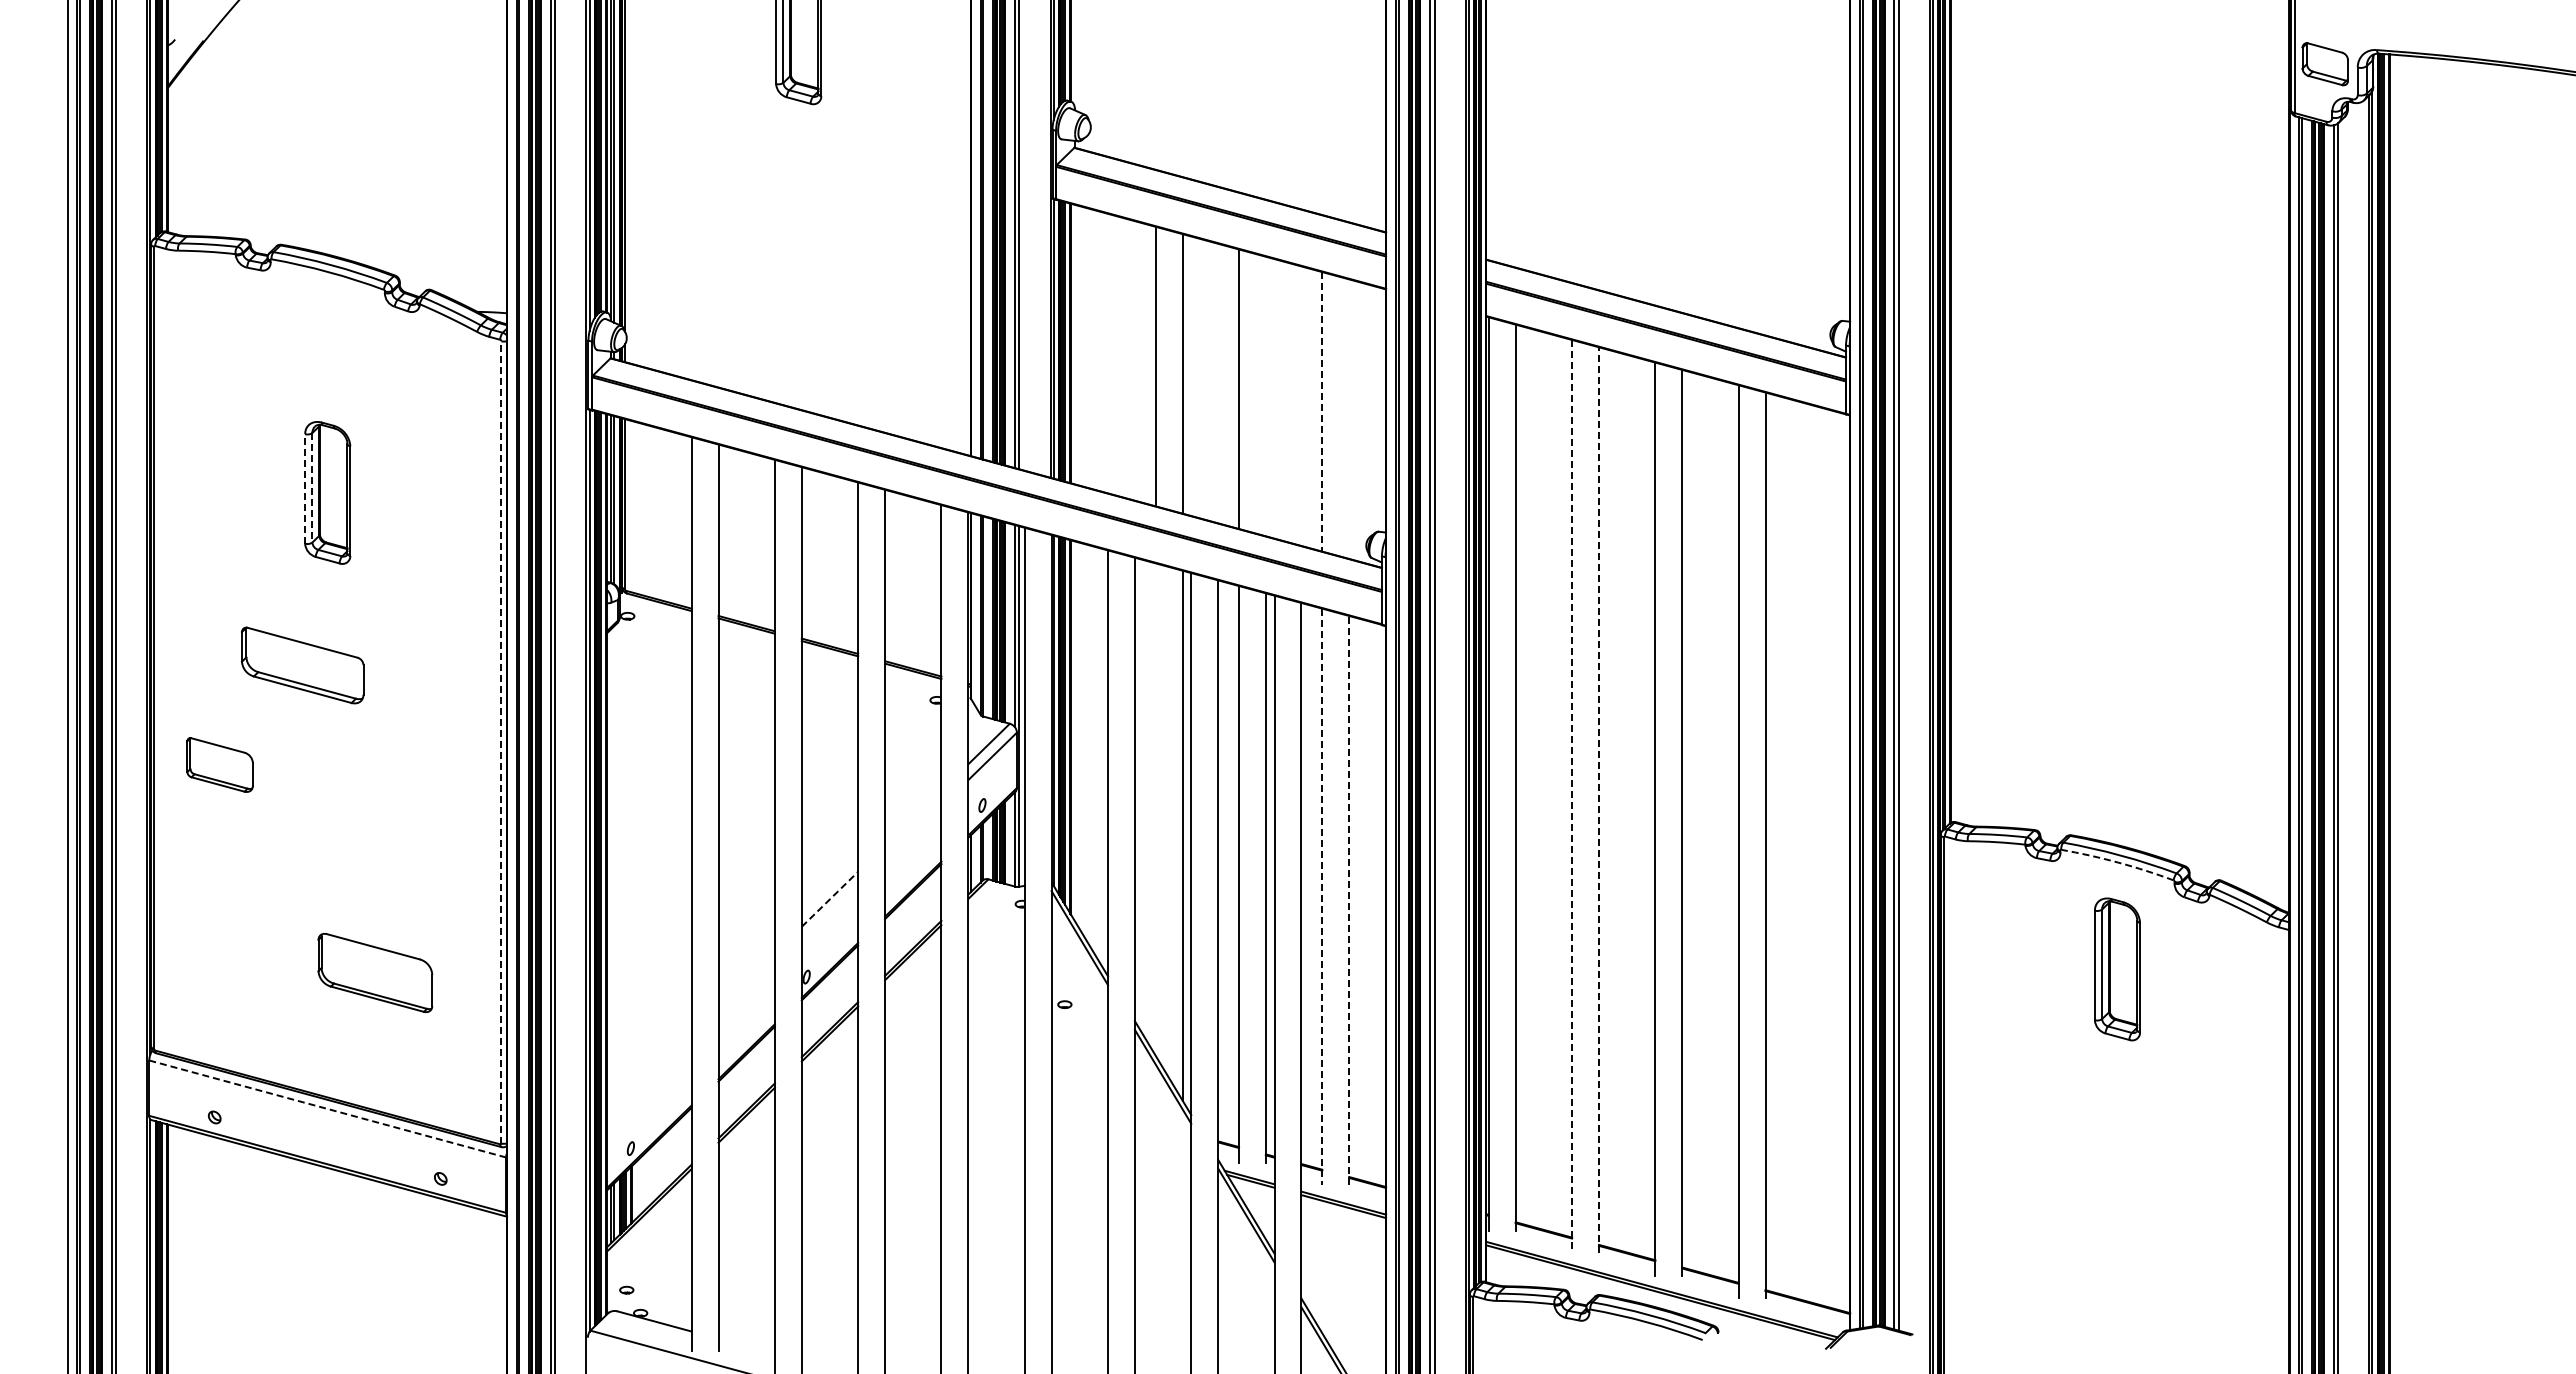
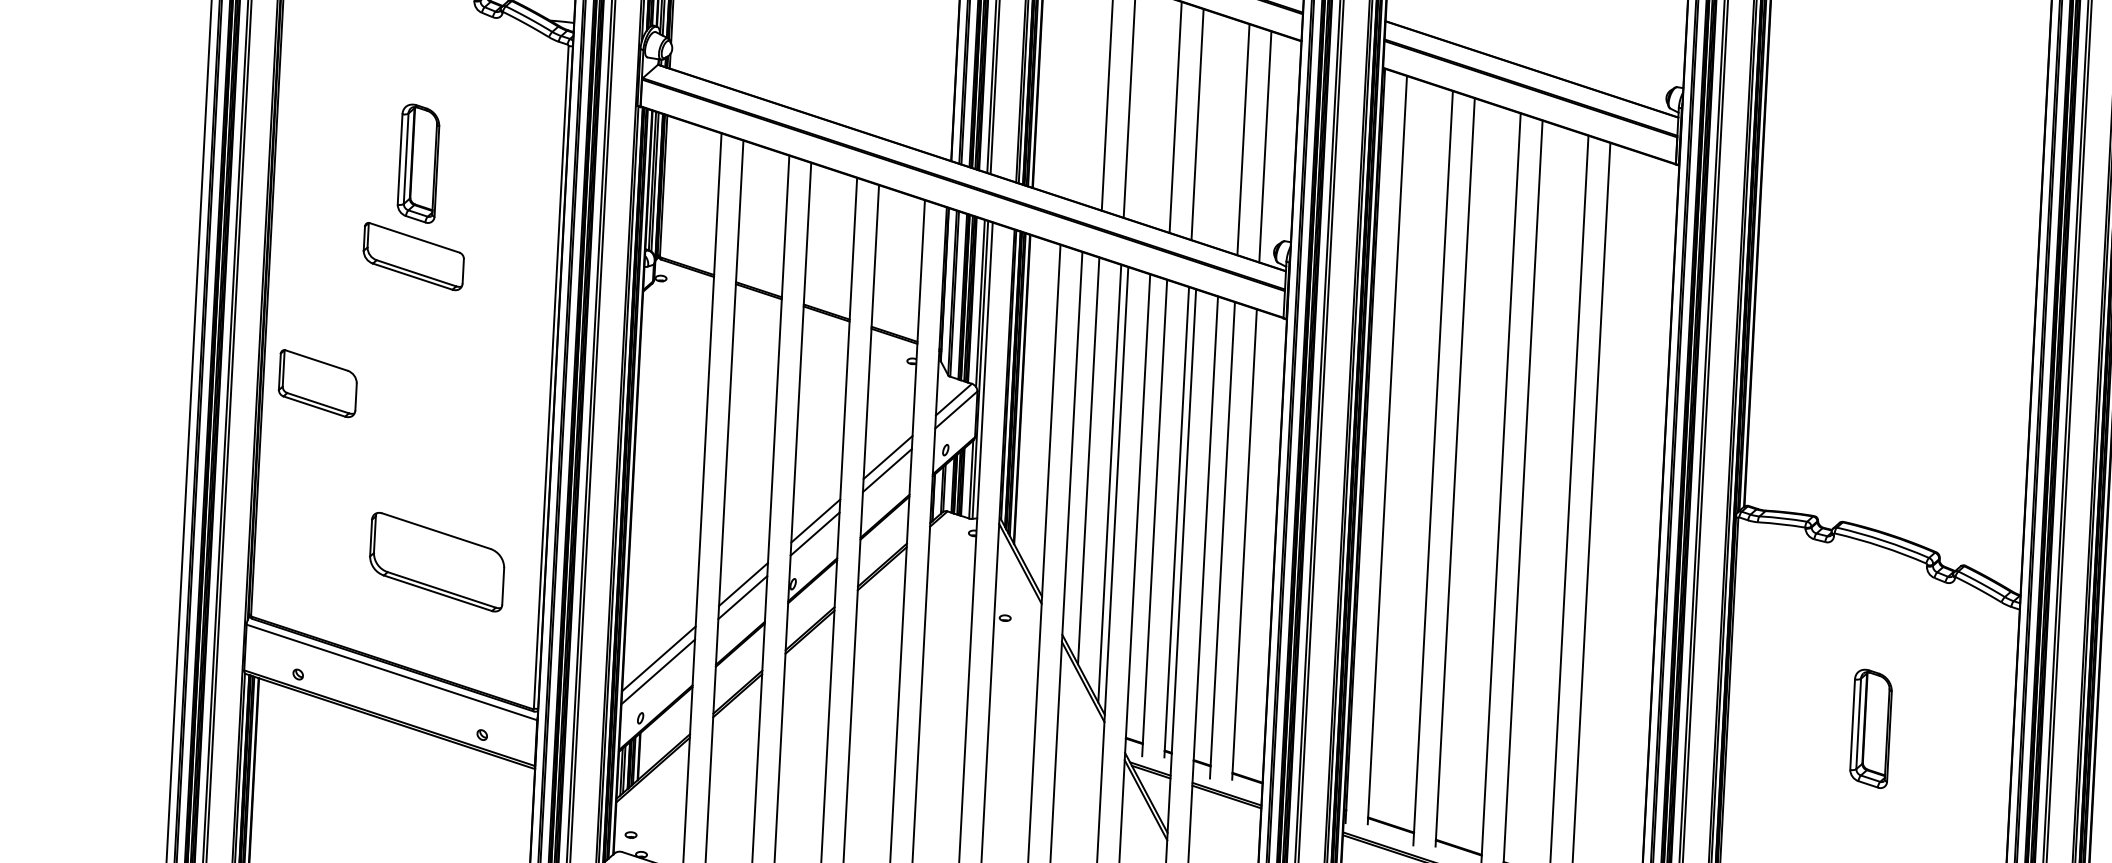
line: (1265, 396) -> (1197, 124), added
line: (1322, 411) -> (1243, 139), dashed -> solid
line: (1349, 418) -> (1265, 146), added
line: (312, 487) -> (406, 158), dashed -> solid
line: (305, 488) -> (400, 159), dashed -> solid
part: (302, 665) -> (413, 256), moved
line: (501, 741) -> (551, 376), dashed -> solid
part: (219, 764) -> (317, 383), size x1.43
line: (1572, 796) -> (1433, 468), dashed -> solid
line: (1598, 800) -> (1454, 472), dashed -> solid
line: (1155, 809) -> (1088, 460), added
line: (913, 817) -> (888, 457), added
line: (913, 833) -> (887, 470), added
arc: (2118, 862) -> (1881, 546), dashed -> solid
line: (1322, 897) -> (1222, 540), dashed -> solid
line: (830, 898) -> (816, 520), dashed -> solid
line: (1349, 900) -> (1244, 544), dashed -> solid
line: (829, 914) -> (814, 533), added
part: (2117, 969) -> (1871, 728), moved
part: (375, 972) -> (437, 561), size x1.43
line: (746, 980) -> (743, 584), added
line: (746, 995) -> (742, 596), added
line: (649, 1075) -> (659, 658), added
line: (649, 1091) -> (658, 671), added
line: (327, 1109) -> (391, 672), dashed -> solid

